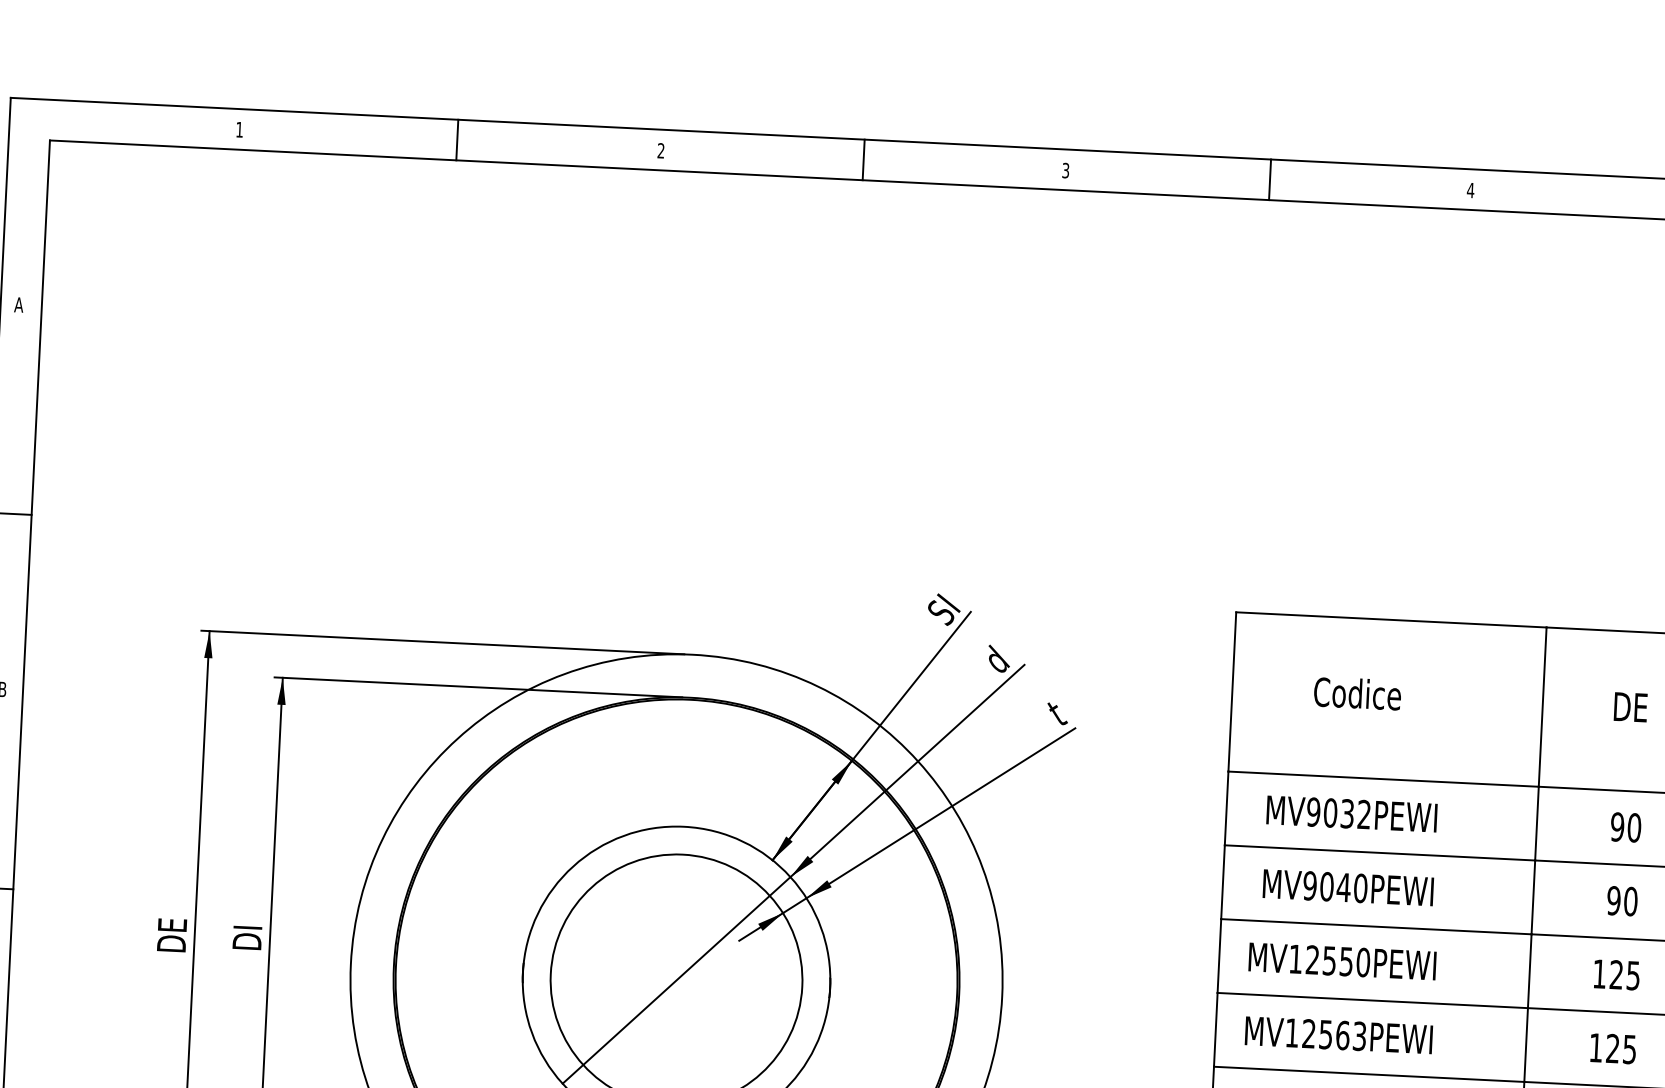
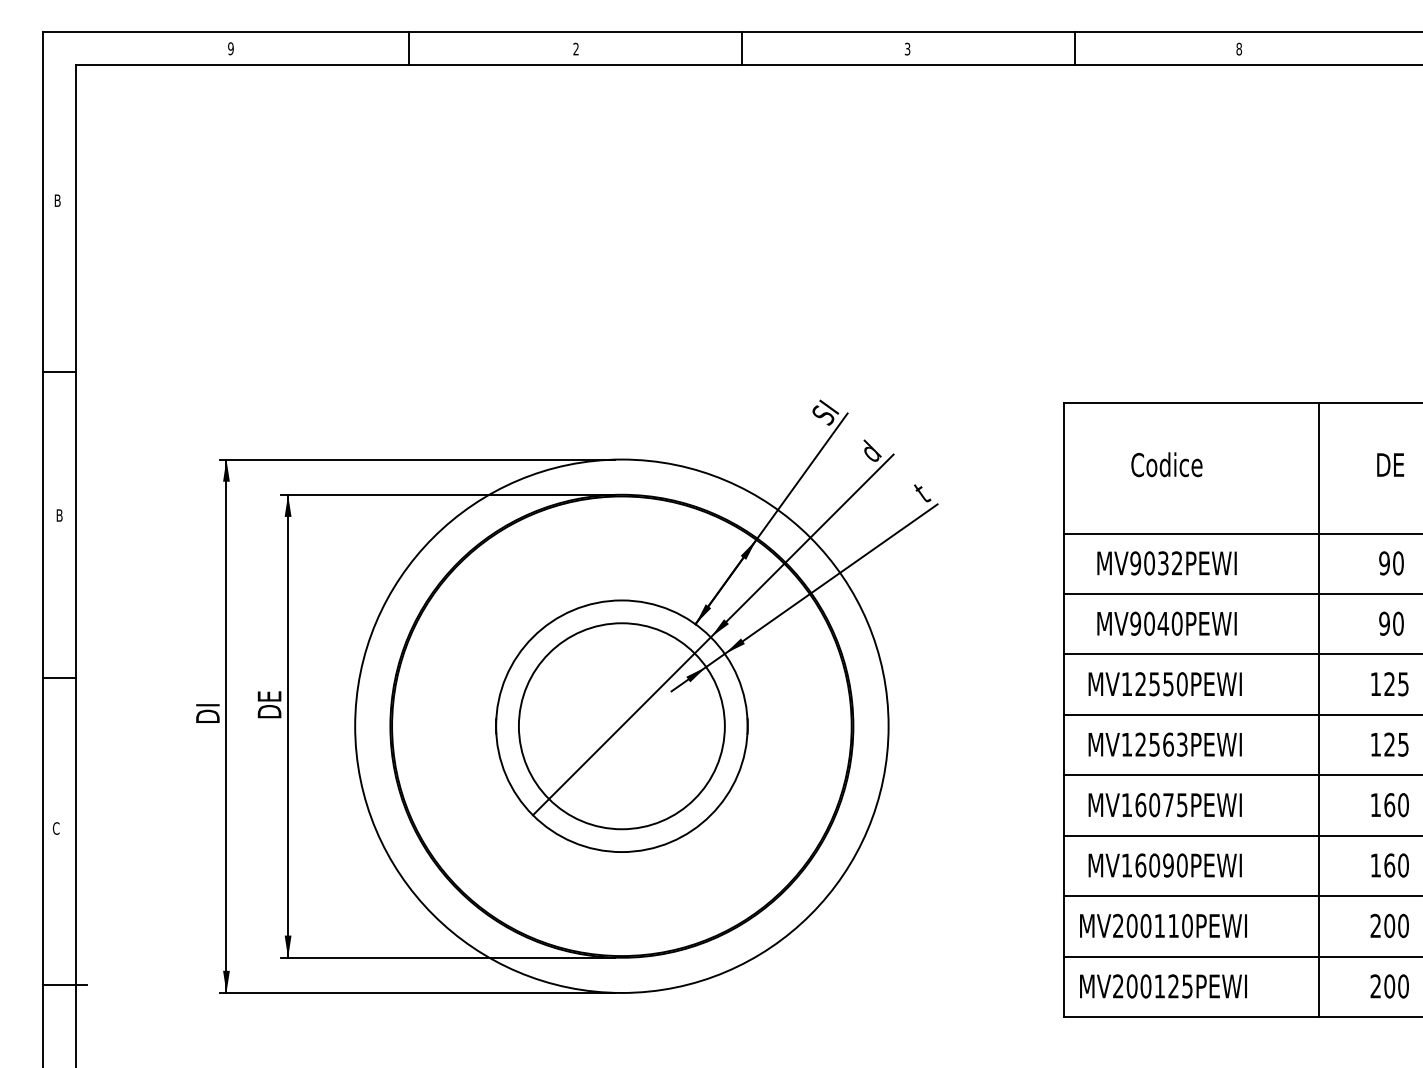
text: (239, 129) -> (230, 48), 1 -> 9
text: (1471, 189) -> (1239, 48), 4 -> 8
text: (18, 304) -> (57, 200), A -> B
text: (248, 921) -> (269, 695), DI -> DE
text: (172, 924) -> (207, 700), DE -> DI

